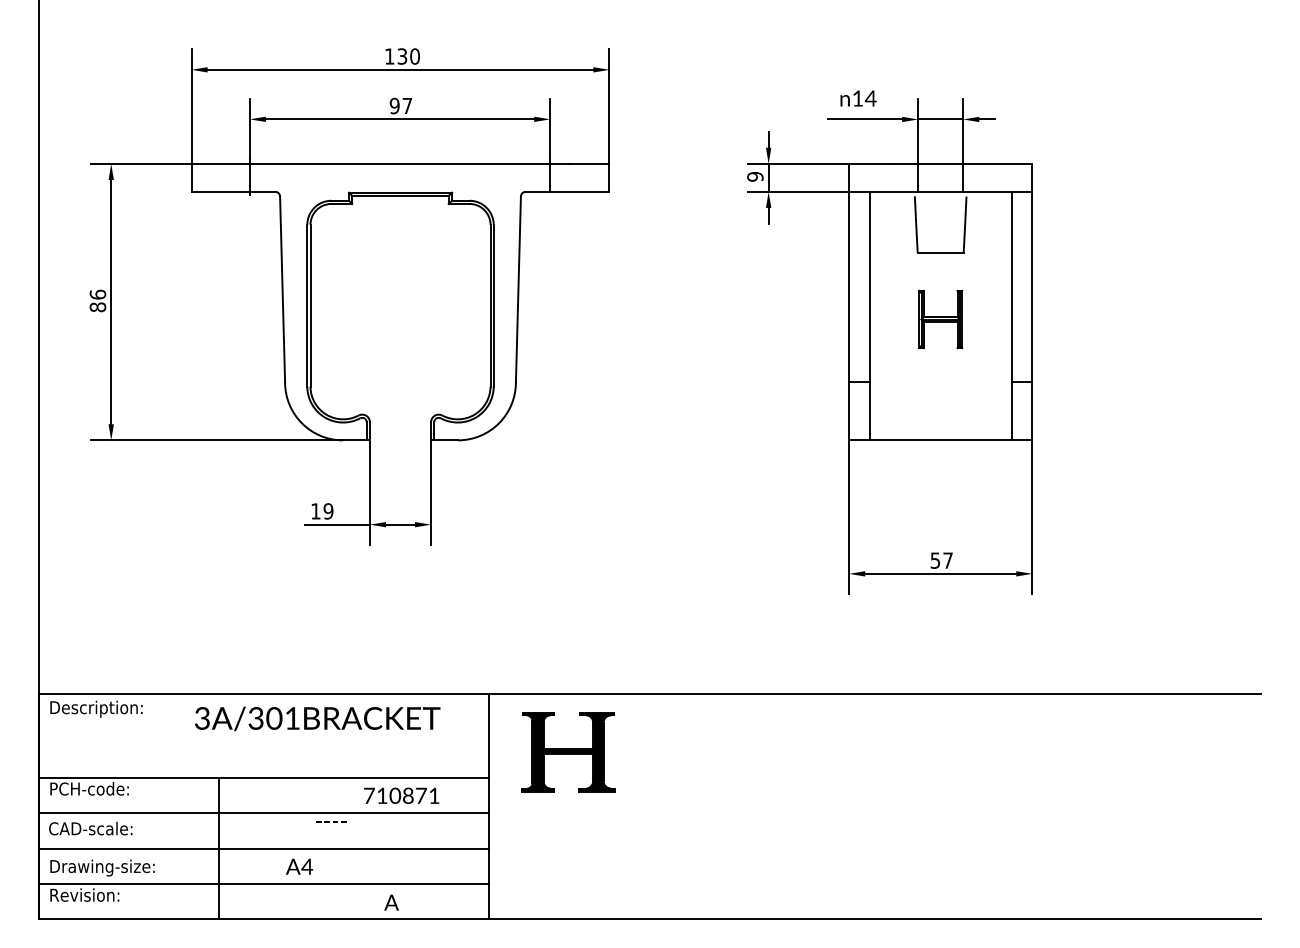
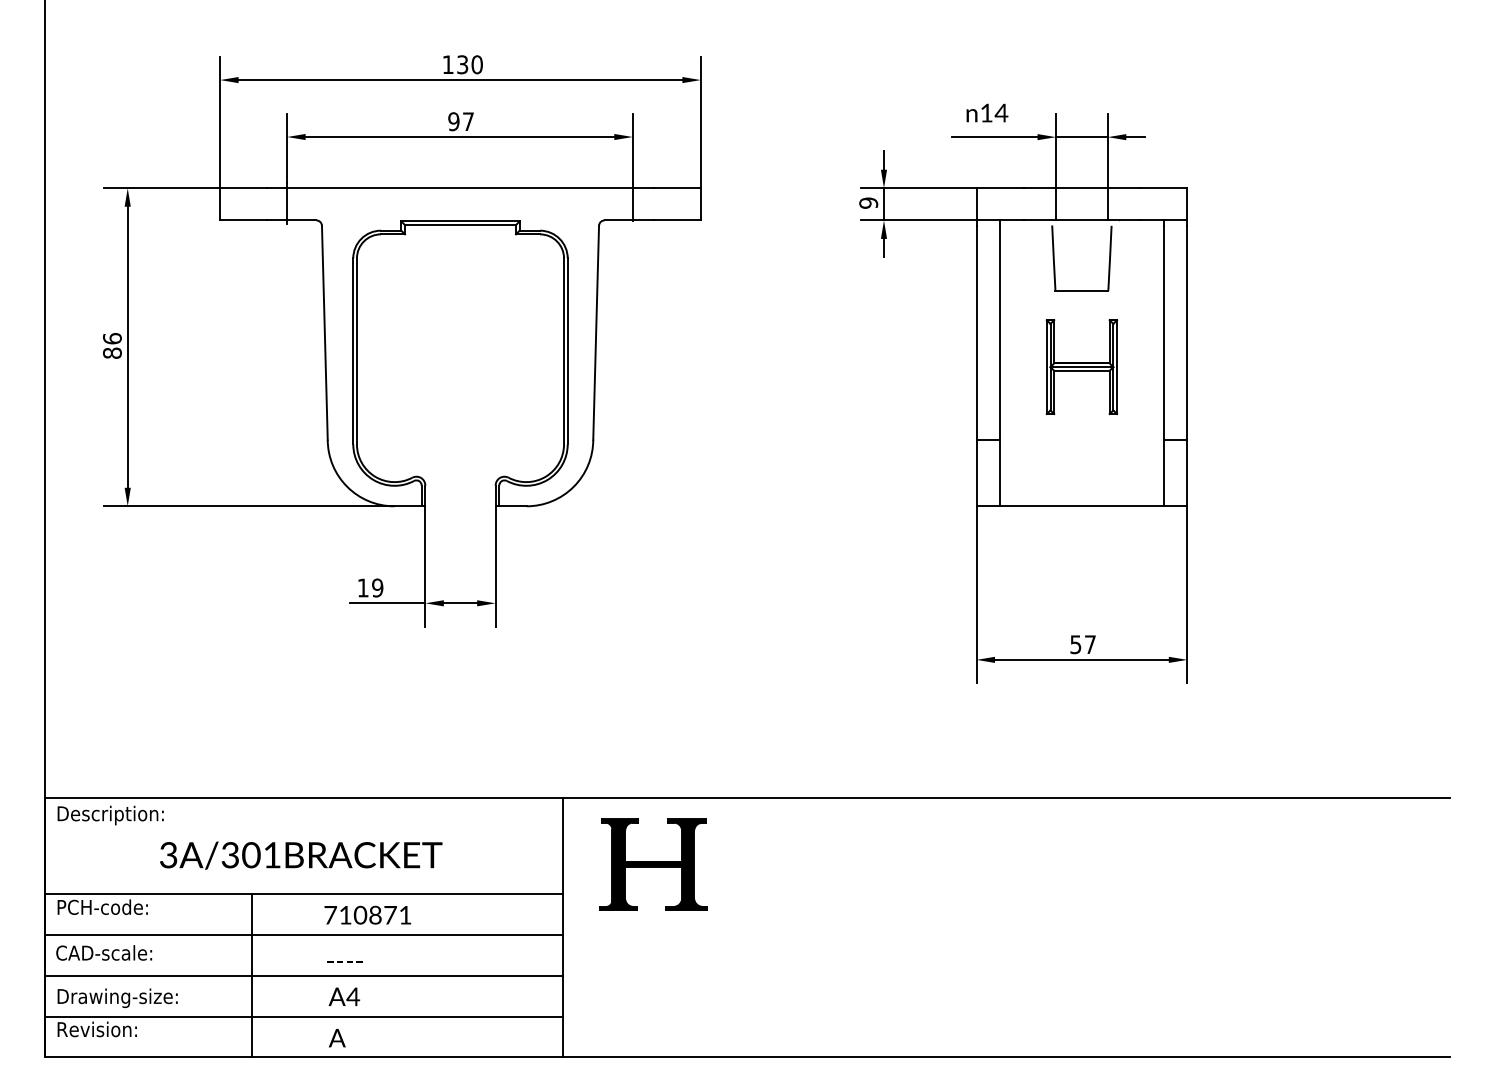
part: (940, 319) -> (1081, 367), size x1.43
text: (317, 718) -> (301, 855), moved
text: (401, 795) -> (367, 914), moved
text: (330, 821) -> (344, 961), moved
text: (391, 902) -> (337, 1038), moved

